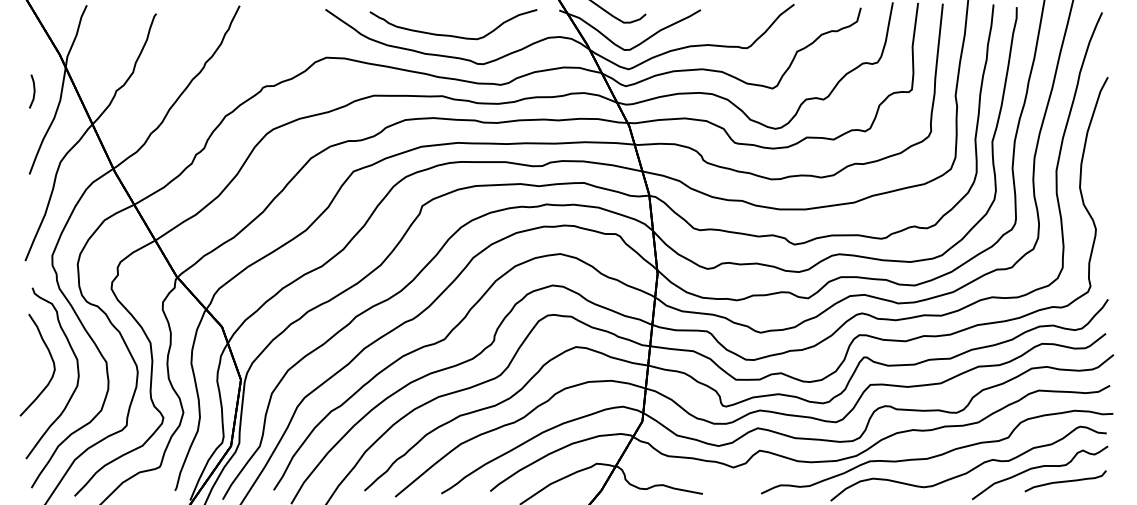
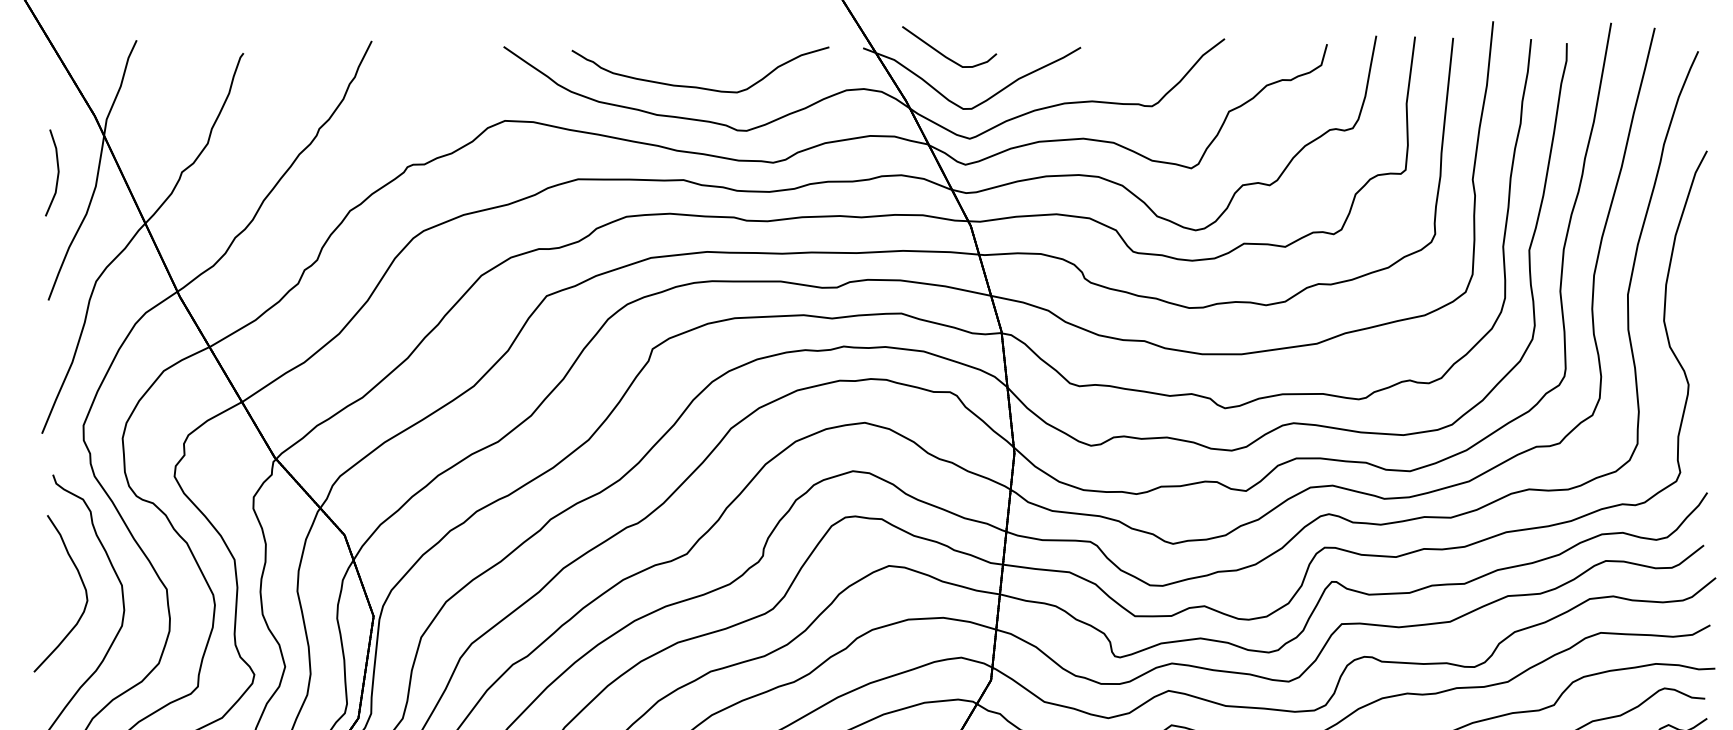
part: (32, 91) -> (53, 172), size x1.67

